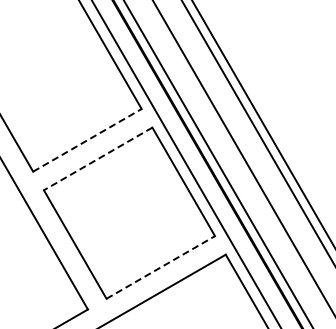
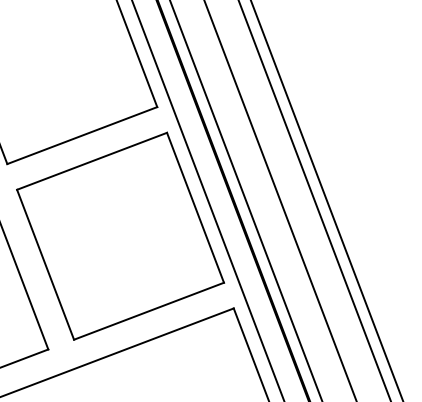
line: (87, 140) -> (82, 135), dashed -> solid
line: (98, 158) -> (92, 160), dashed -> solid
line: (160, 267) -> (148, 311), dashed -> solid

